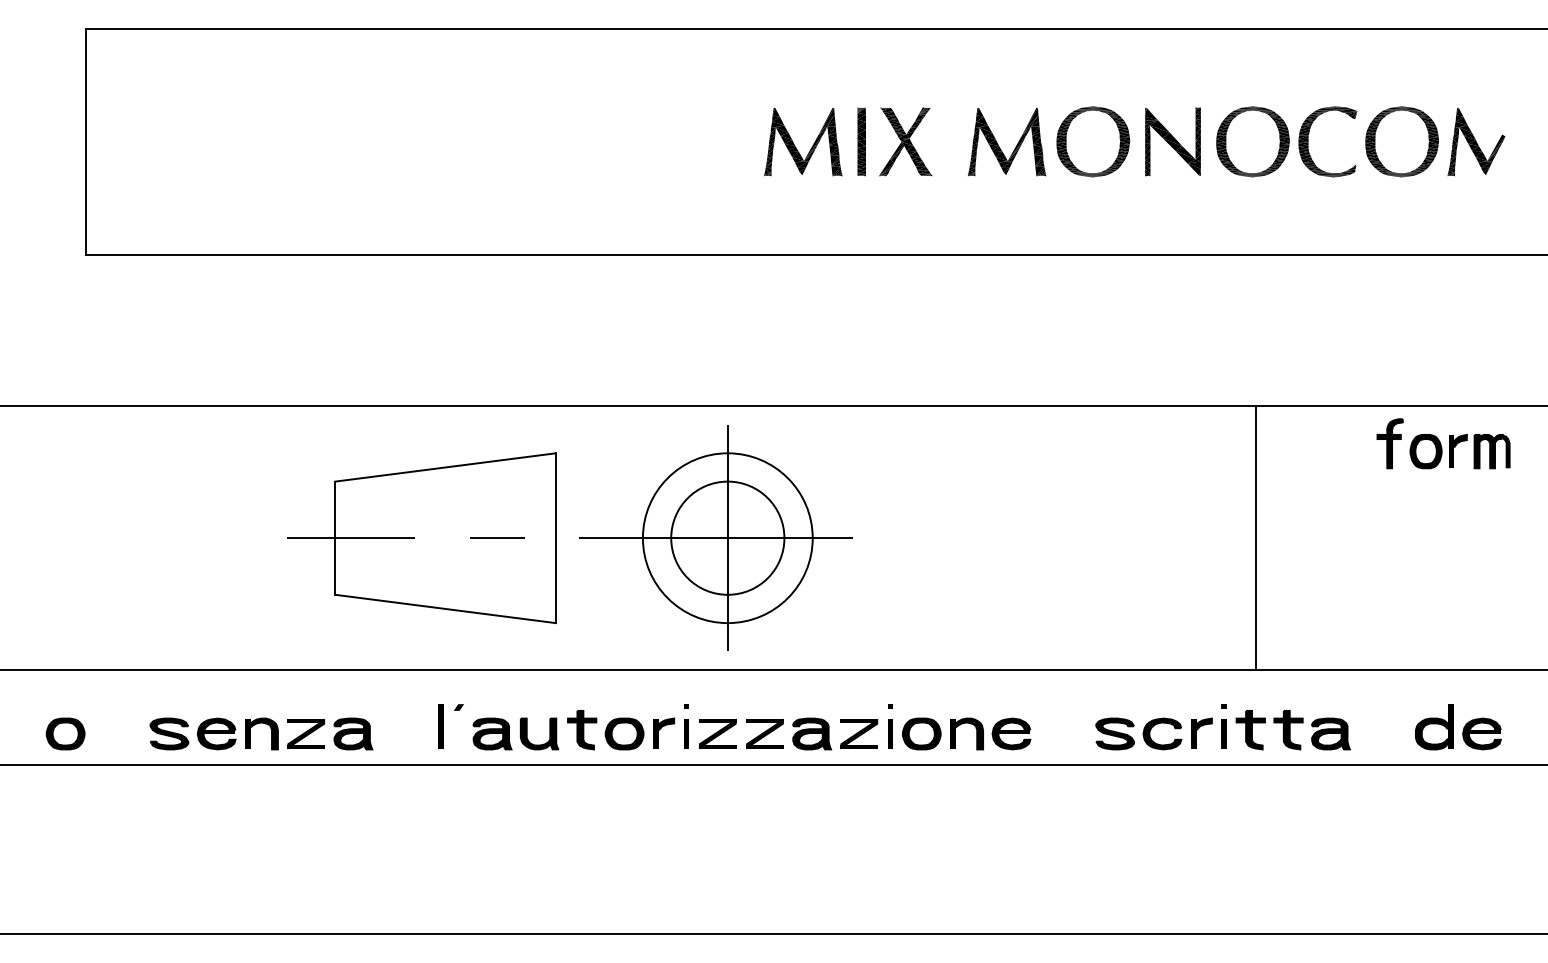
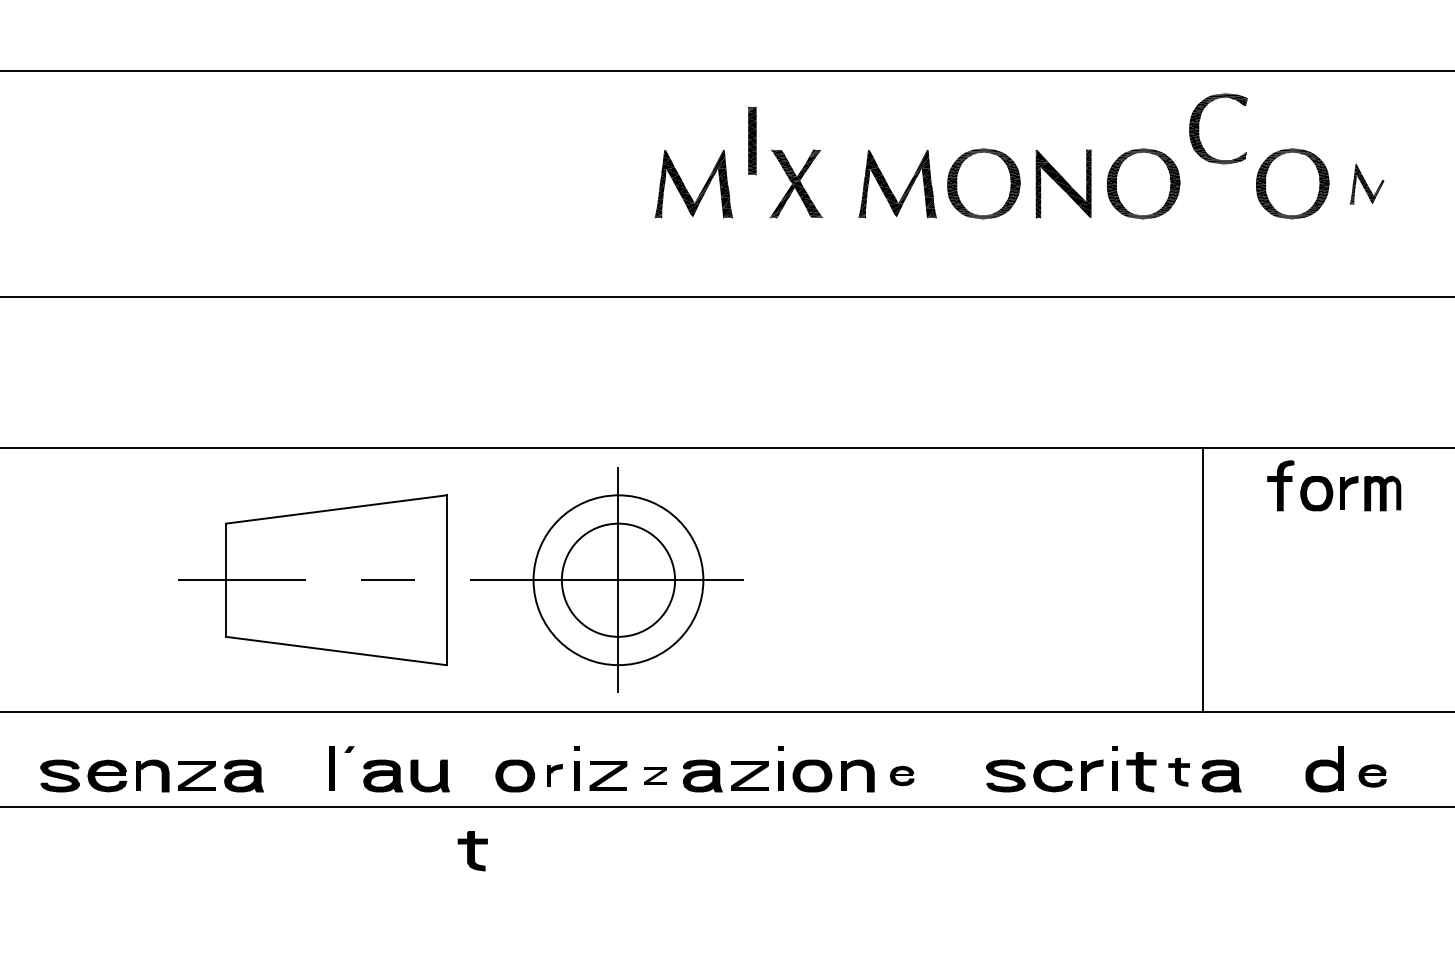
part: (861, 141) -> (752, 140), moved
part: (1308, 141) -> (1199, 128), moved
part: (1476, 142) -> (1367, 184), size x0.6
line: (1255, 538) -> (1203, 580), moved
part: (582, 730) -> (473, 851), moved
part: (1288, 730) -> (1179, 772), size x0.7
part: (664, 732) -> (555, 774), size x0.7
part: (764, 733) -> (655, 775), size x0.6
part: (1011, 733) -> (902, 775), size x0.6
part: (1481, 733) -> (1372, 775), size x0.7

